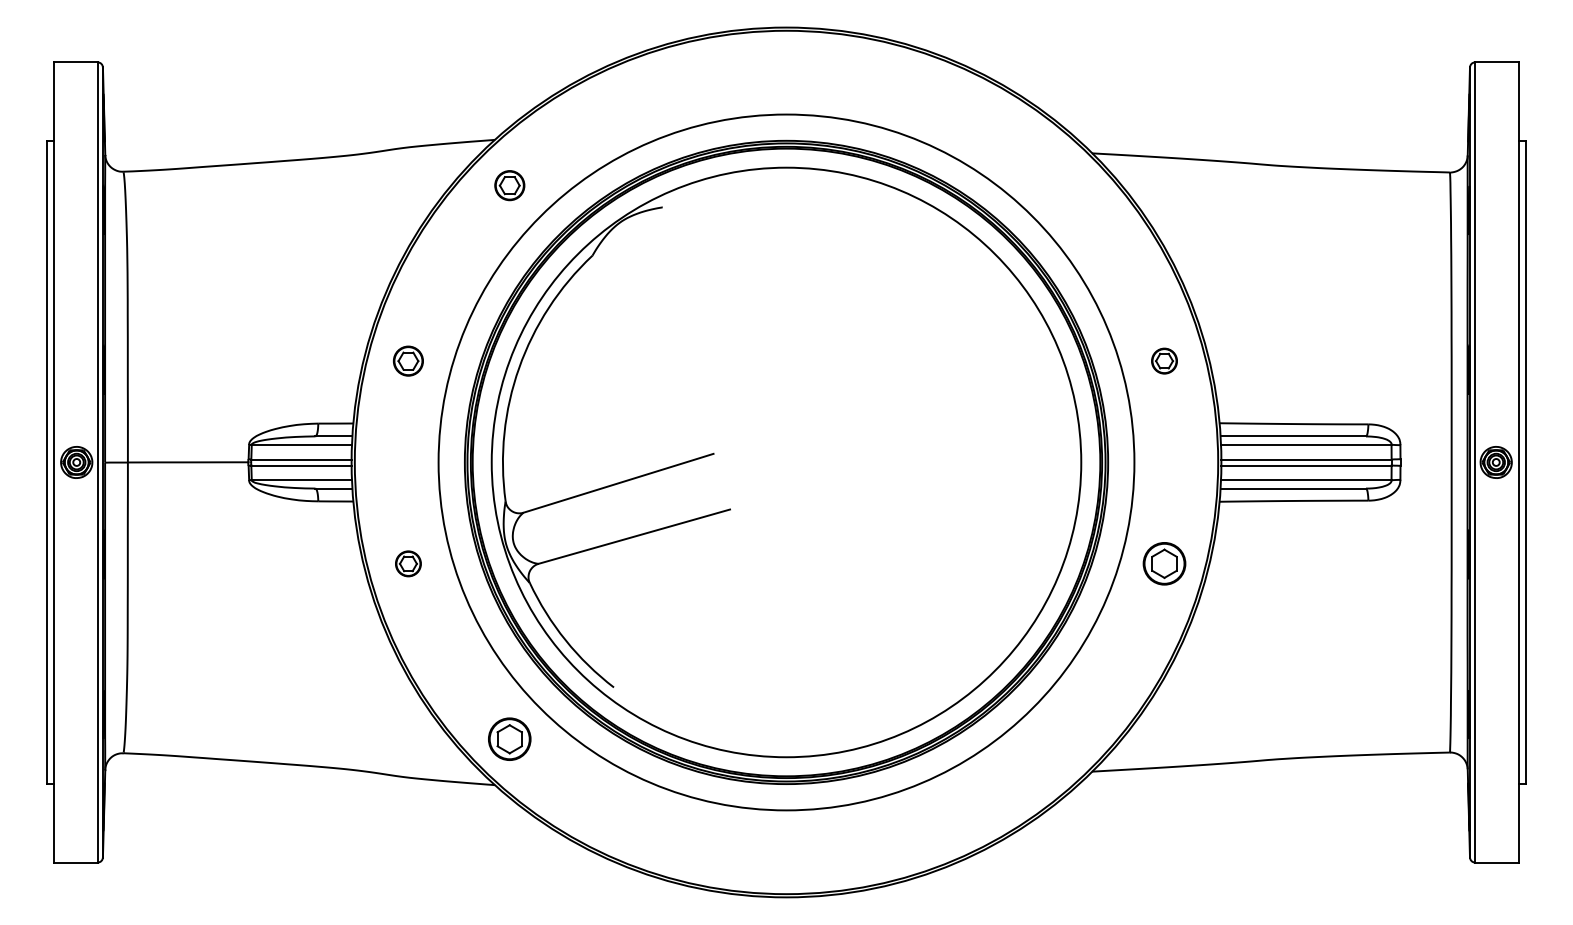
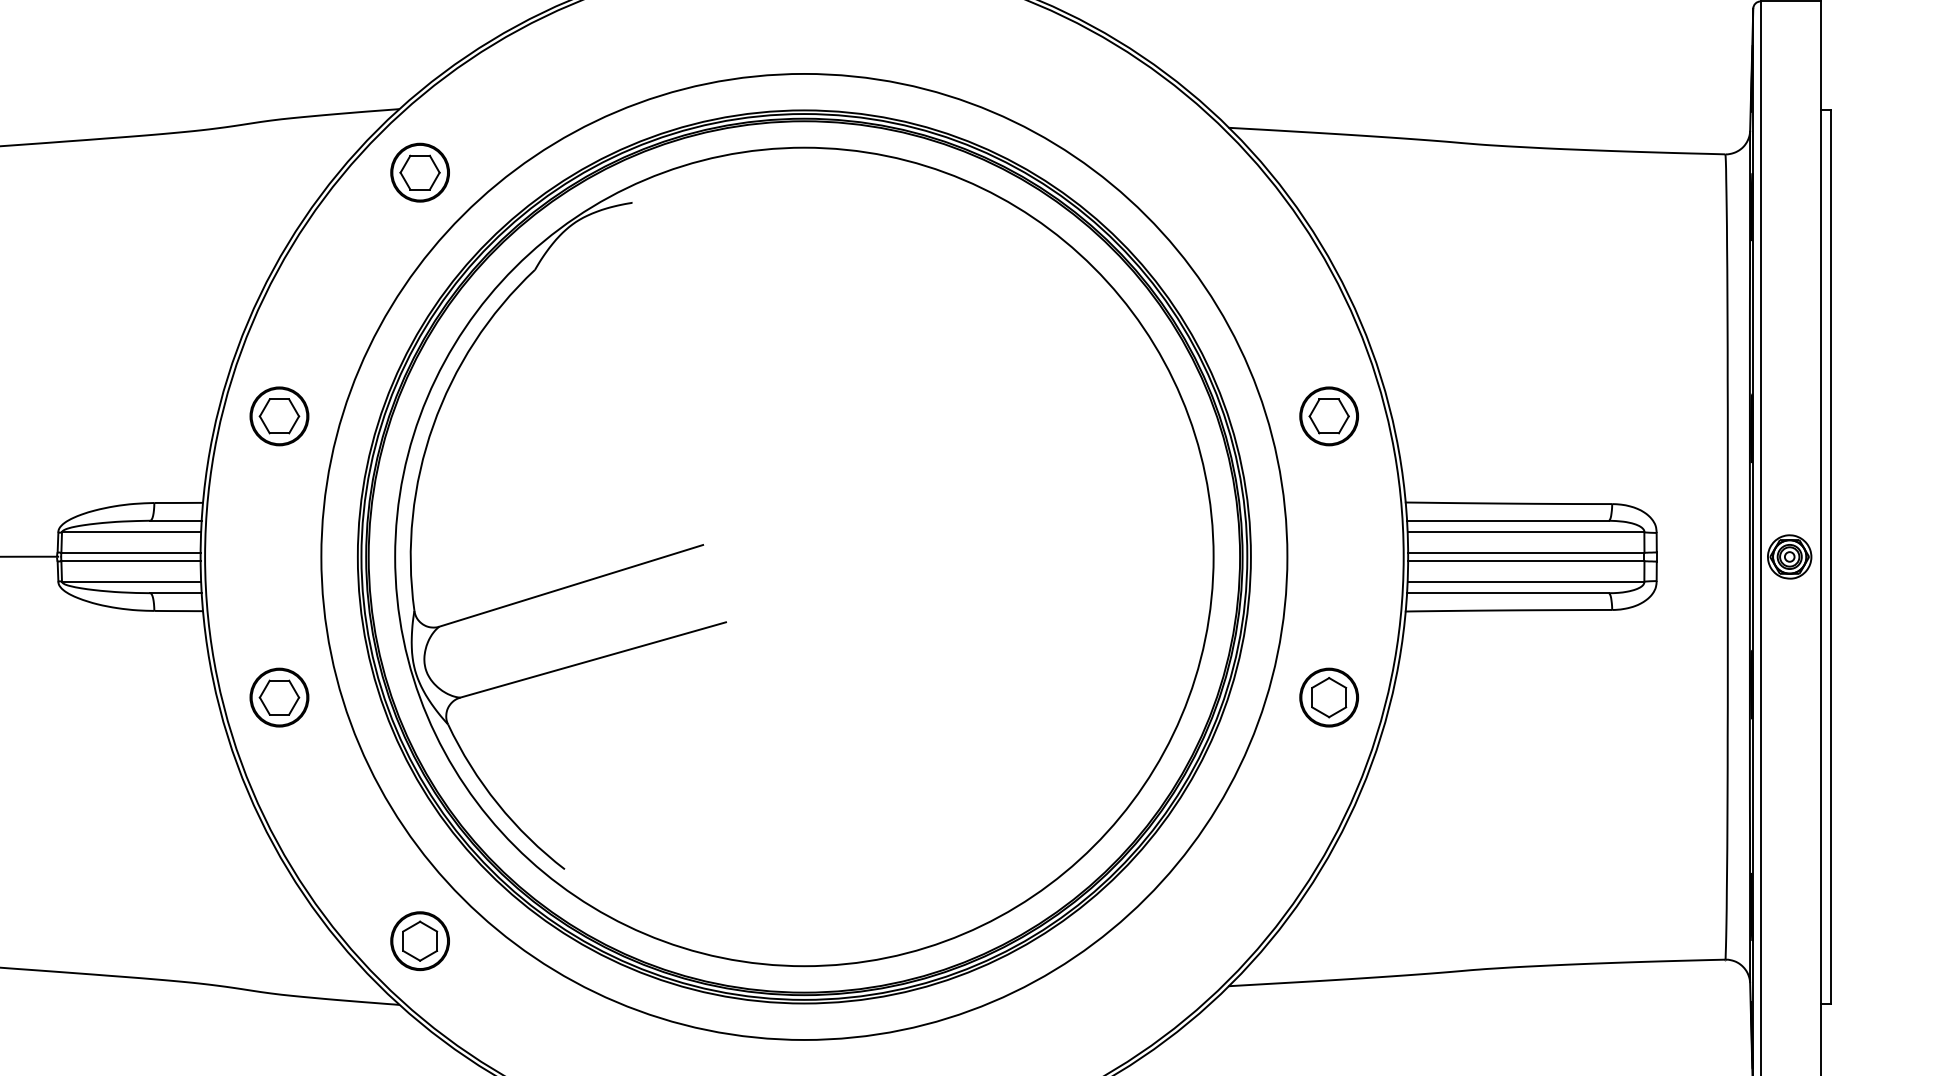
part: (509, 185) -> (419, 172), size x1.43
part: (408, 360) -> (279, 415), size x1.43
part: (1164, 360) -> (1329, 415), size x1.67
part: (408, 563) -> (279, 697), size x1.67

